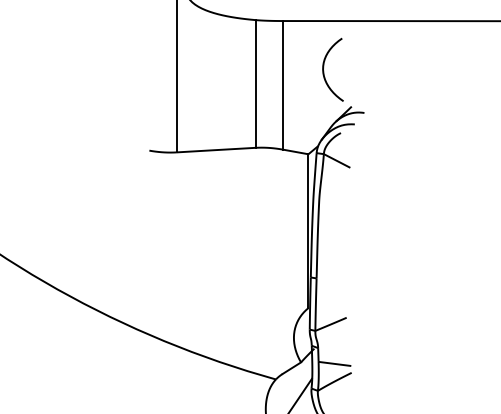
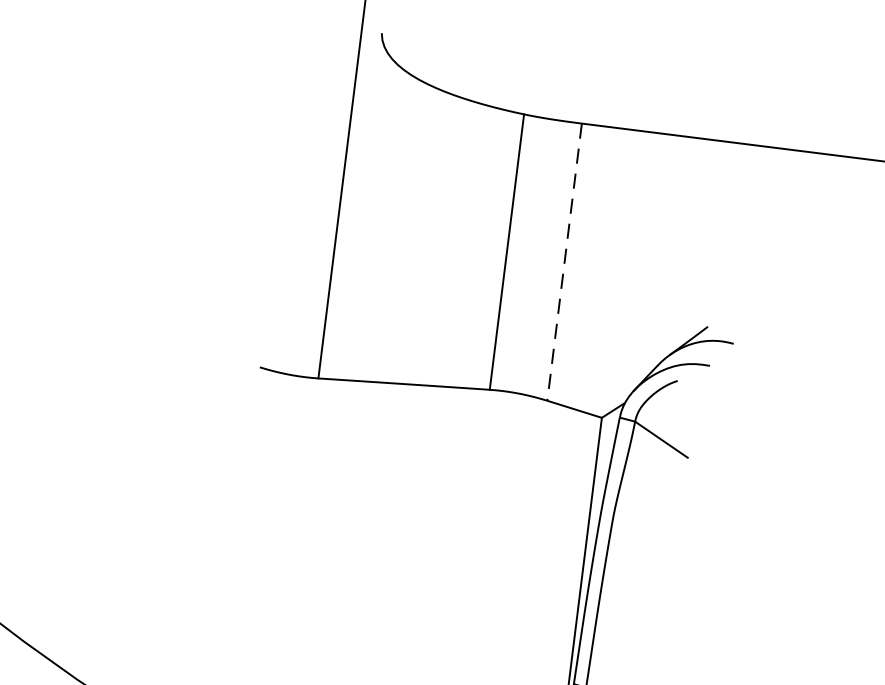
curve: (324, 67) -> (659, 235), removed
line: (282, 85) -> (564, 262), solid -> dashed

